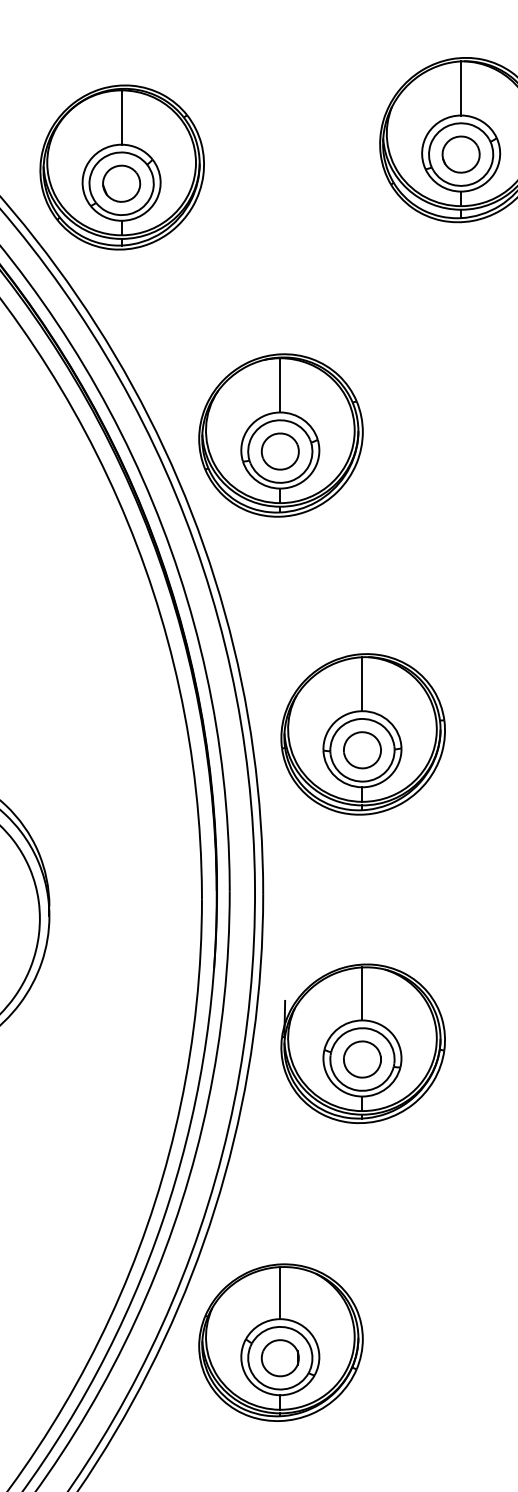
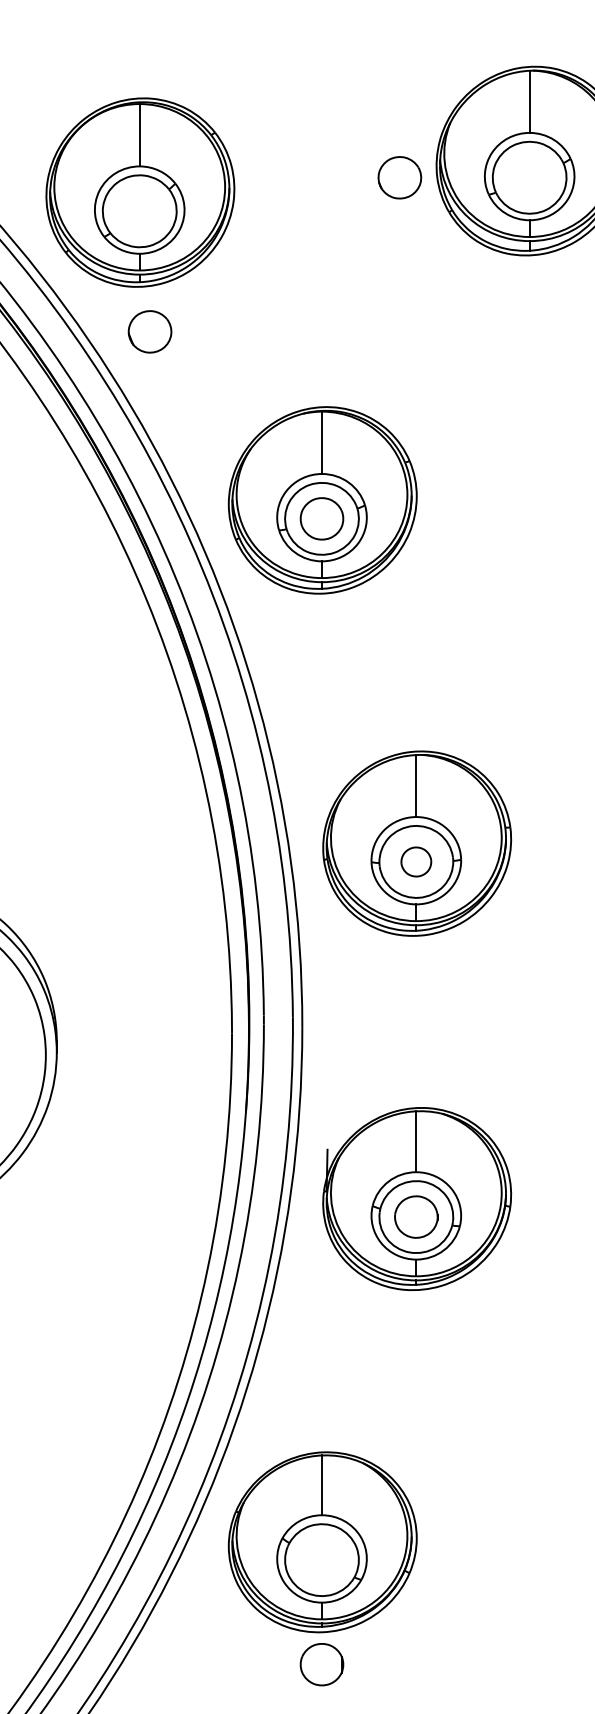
part: (460, 154) -> (399, 177), moved
part: (121, 183) -> (149, 331), moved
part: (362, 750) -> (416, 862), size x0.7
part: (280, 1358) -> (322, 1664), moved

